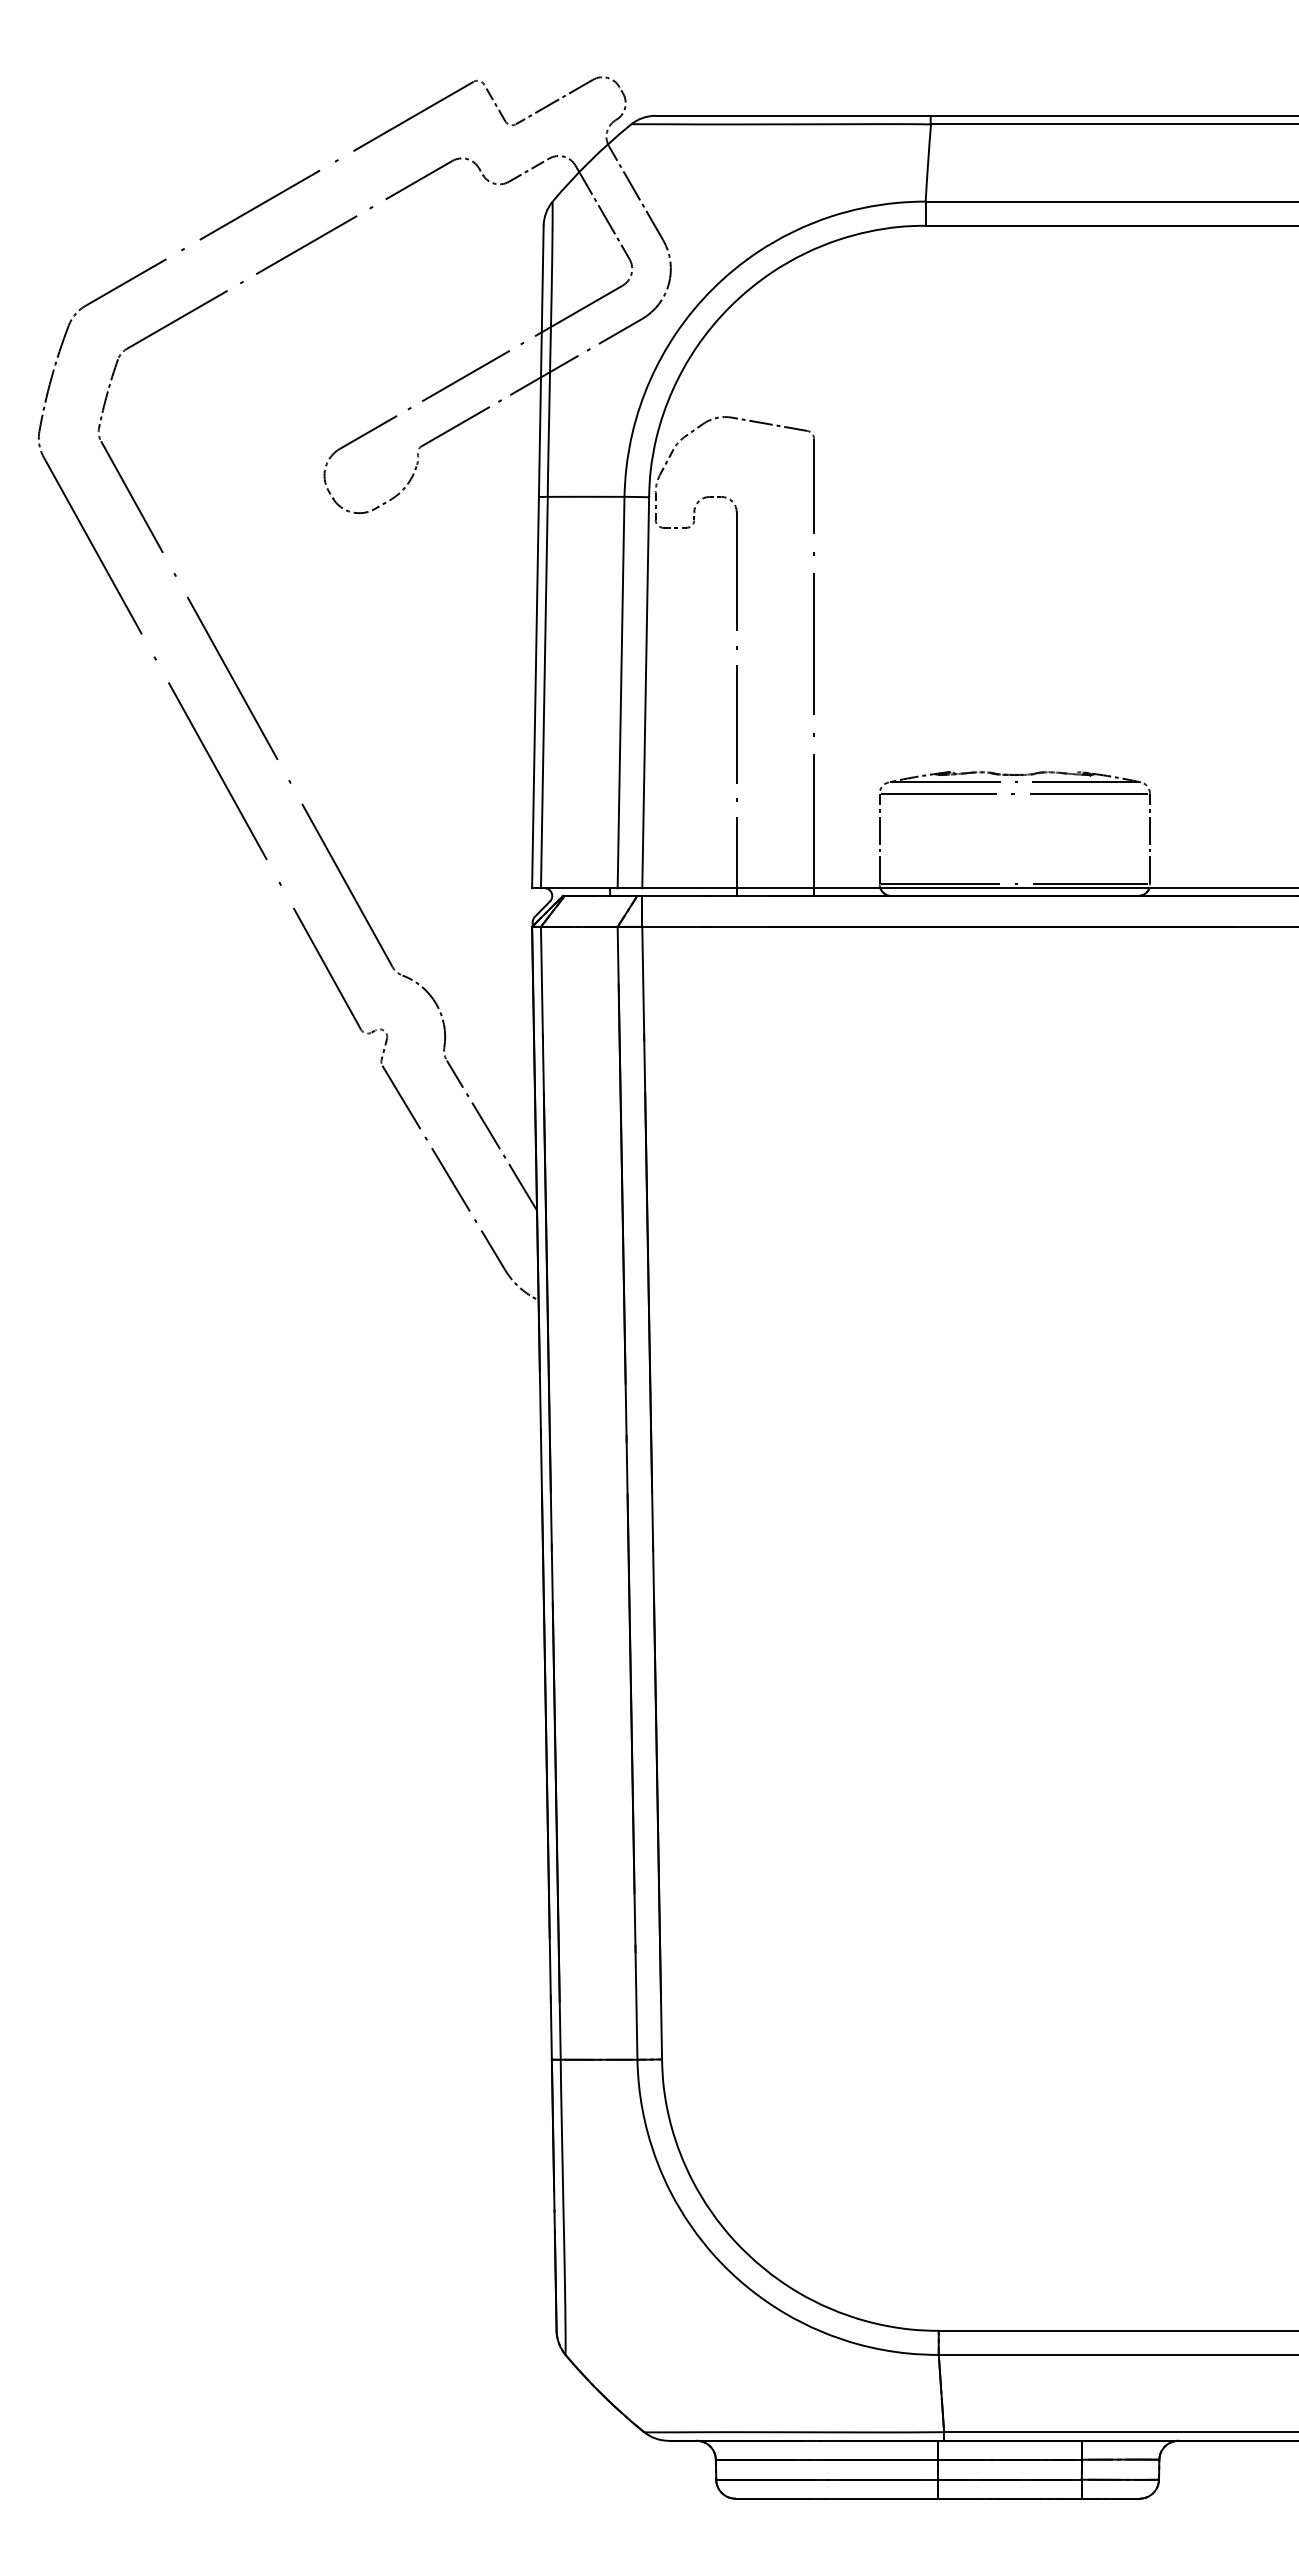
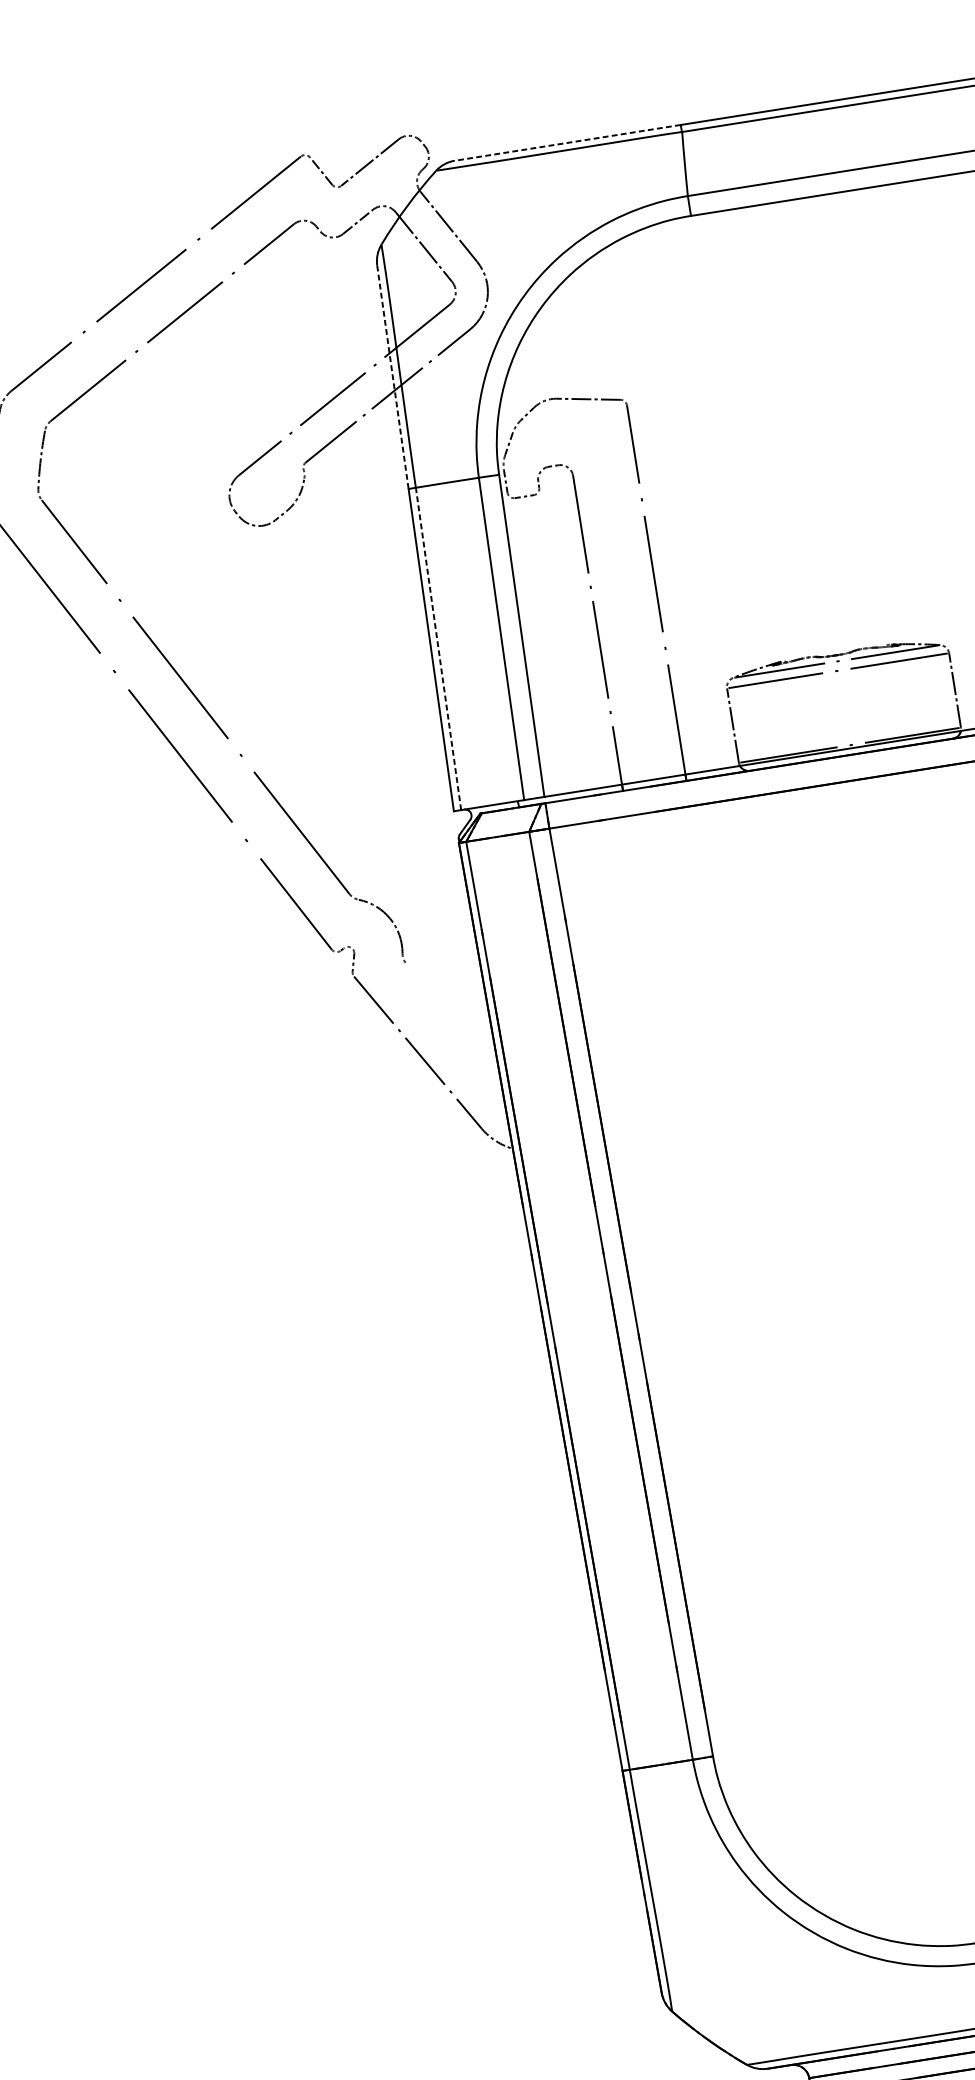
line: (793, 115) -> (568, 142), solid -> dashed
line: (541, 361) -> (393, 377), solid -> dashed
line: (544, 692) -> (438, 648), solid -> dashed
line: (491, 1135) -> (452, 1019), removed

